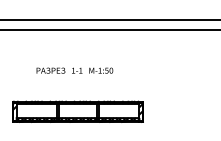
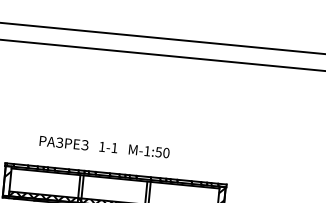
text: (74, 70) -> (104, 146), moved

